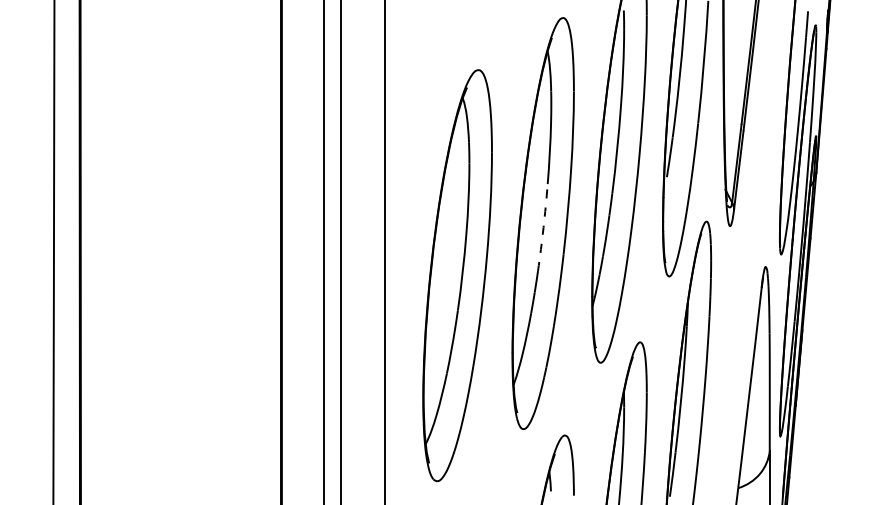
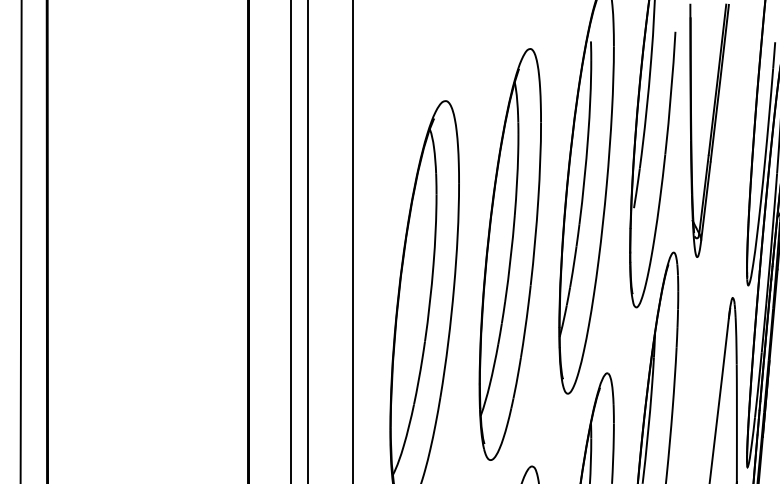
arc: (543, 227) -> (510, 258), dashed -> solid

